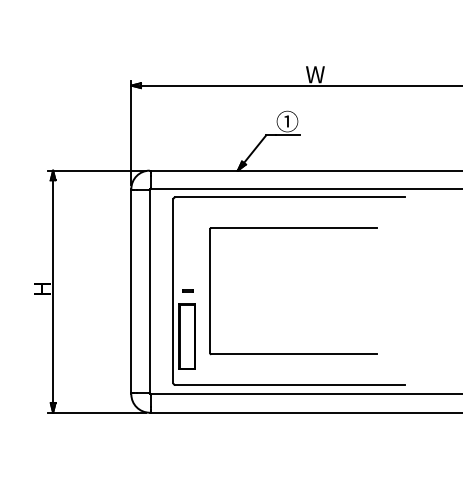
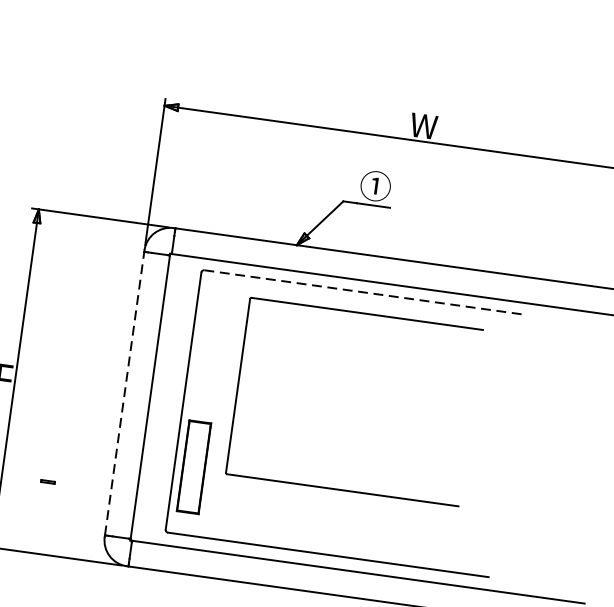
line: (290, 197) -> (365, 292), solid -> dashed
part: (187, 290) -> (47, 480), moved
line: (131, 291) -> (124, 393), solid -> dashed
part: (293, 353) -> (342, 489), moved

